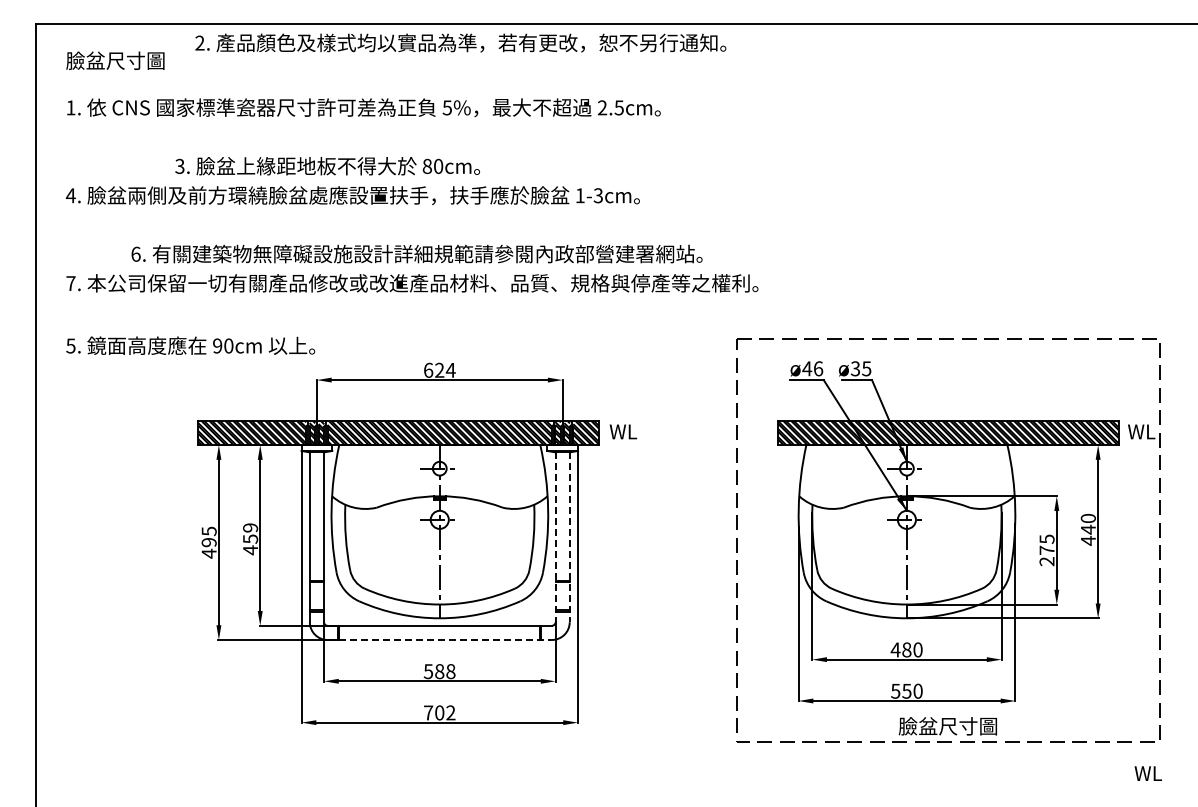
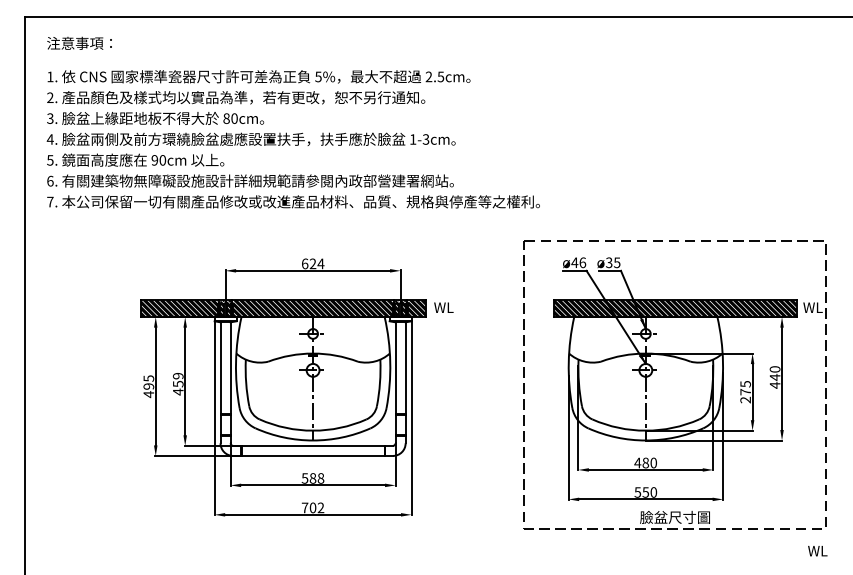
text: (460, 42) -> (235, 97), moved
text: (115, 60) -> (82, 43), 臉盆尺寸圖 -> 注意事項：
text: (327, 166) -> (155, 118), moved
text: (416, 253) -> (250, 180), moved
text: (190, 345) -> (135, 159), moved
line: (555, 537) -> (395, 382), dashed -> solid
line: (569, 537) -> (405, 382), dashed -> solid
line: (440, 639) -> (313, 455), dashed -> solid

